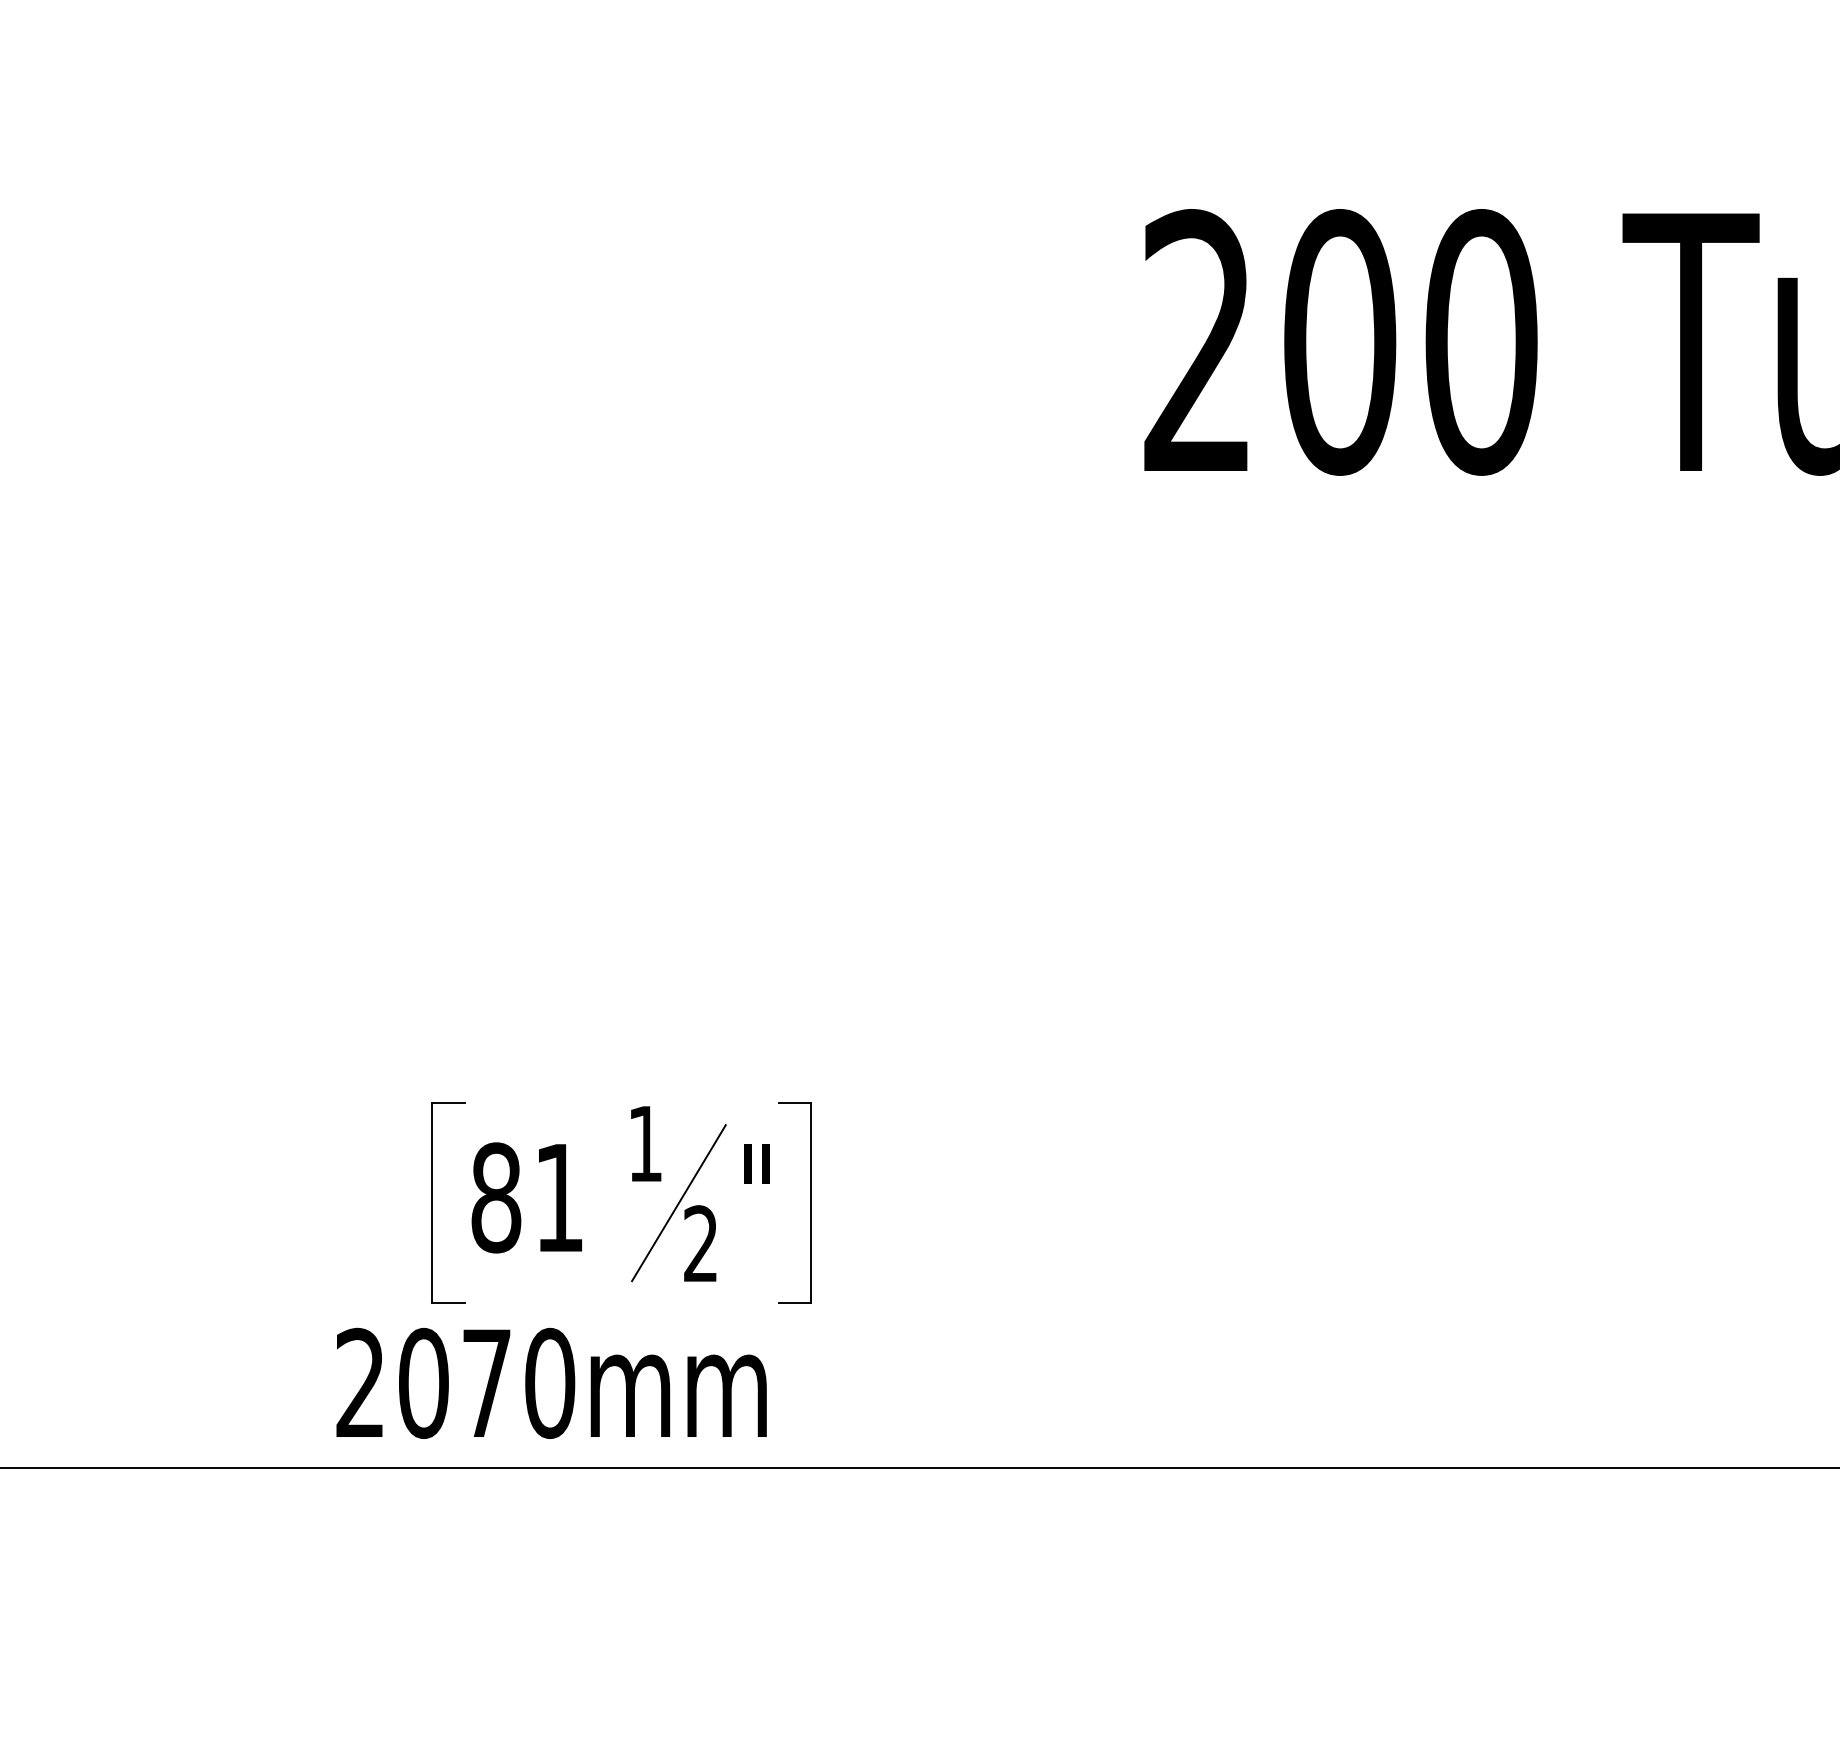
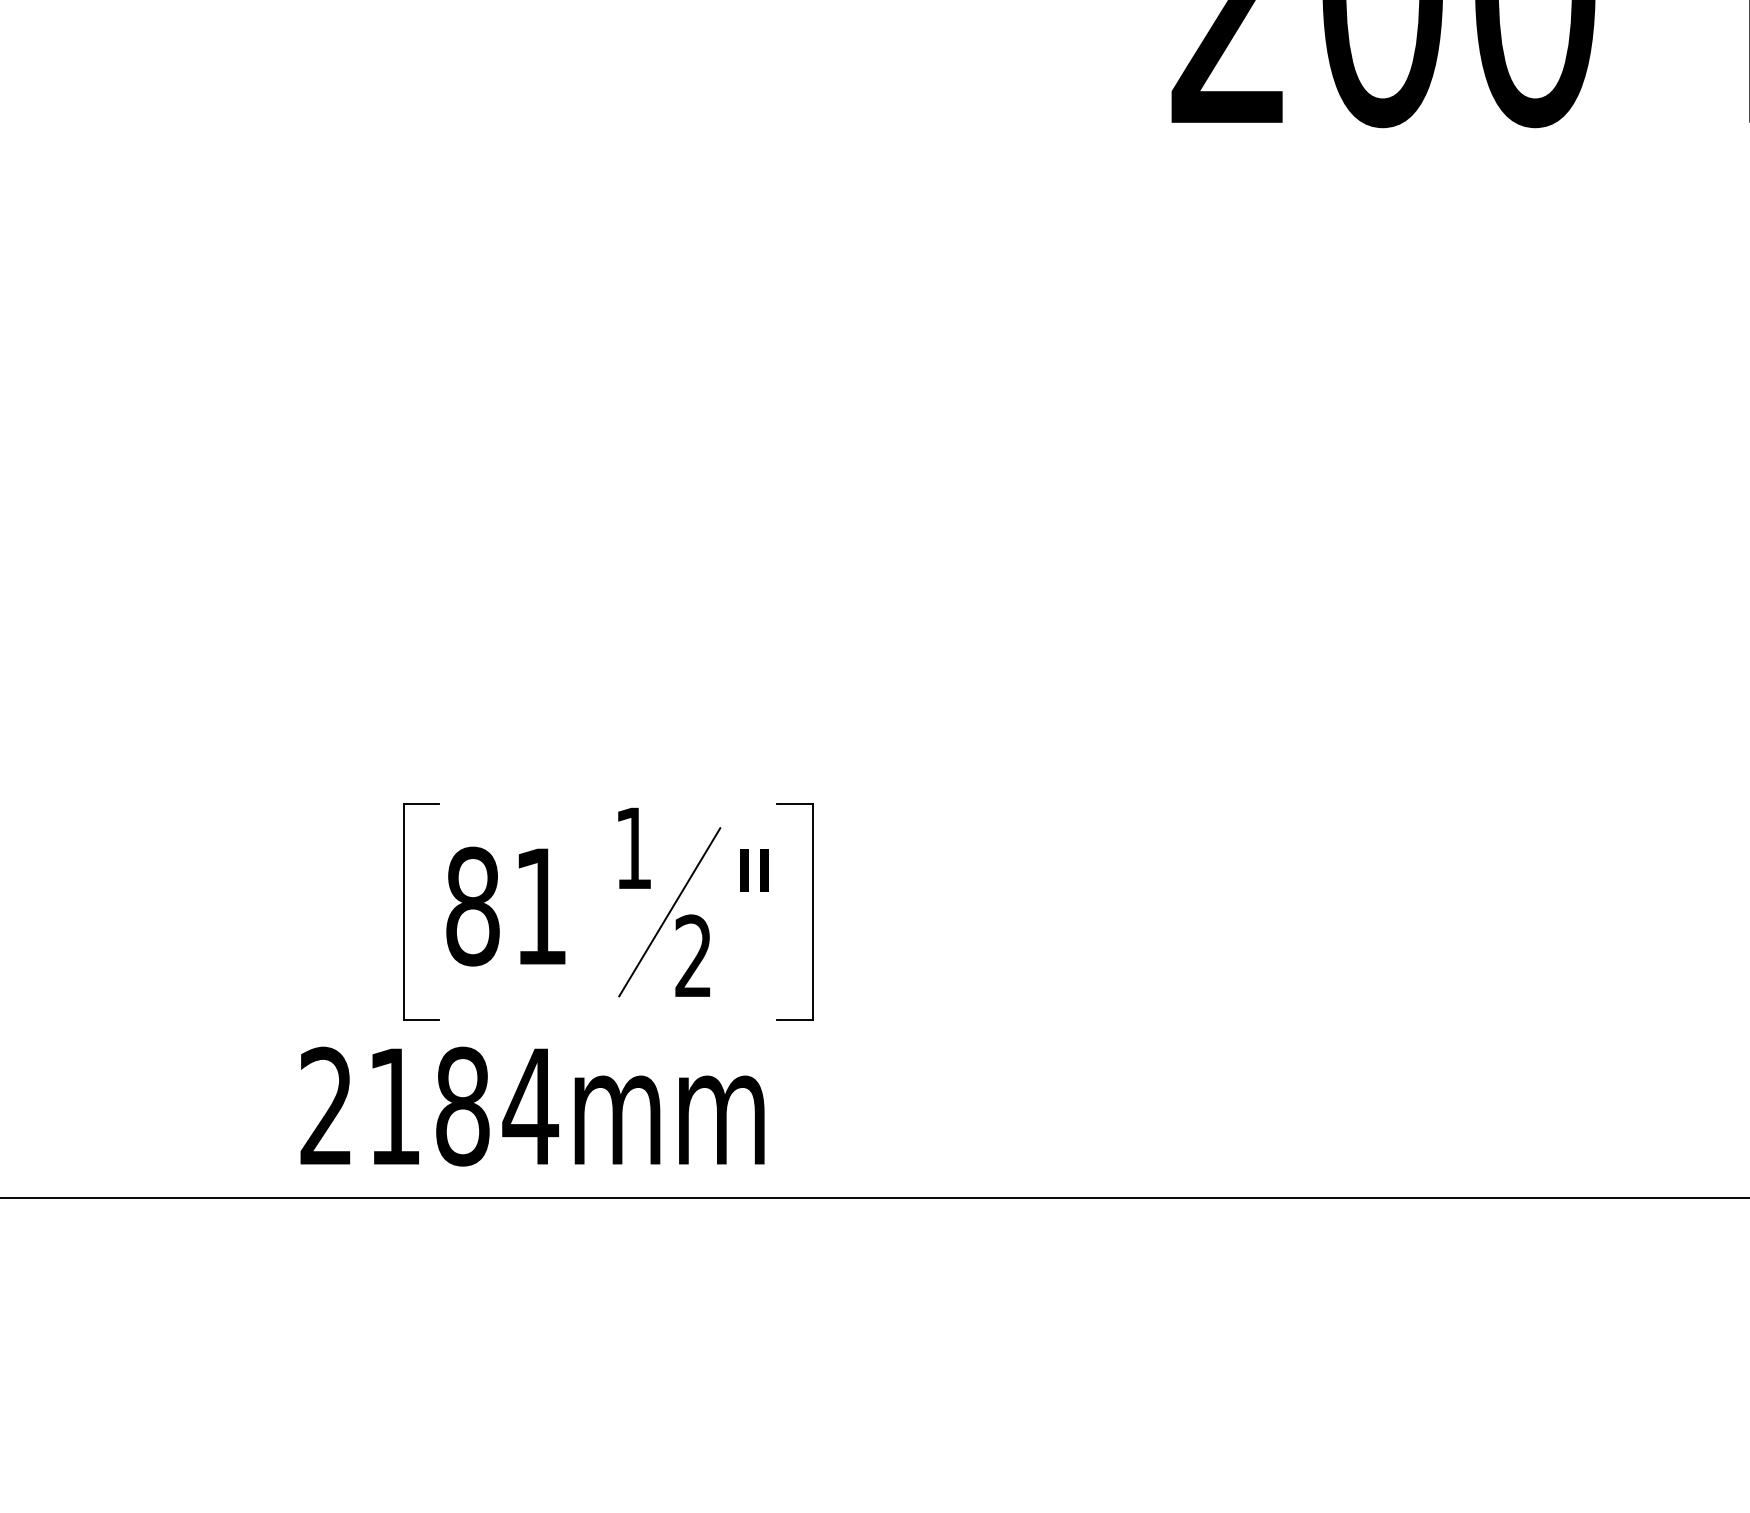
text: (487, 1382) -> (463, 1105), 2070mm -> 2184mm

